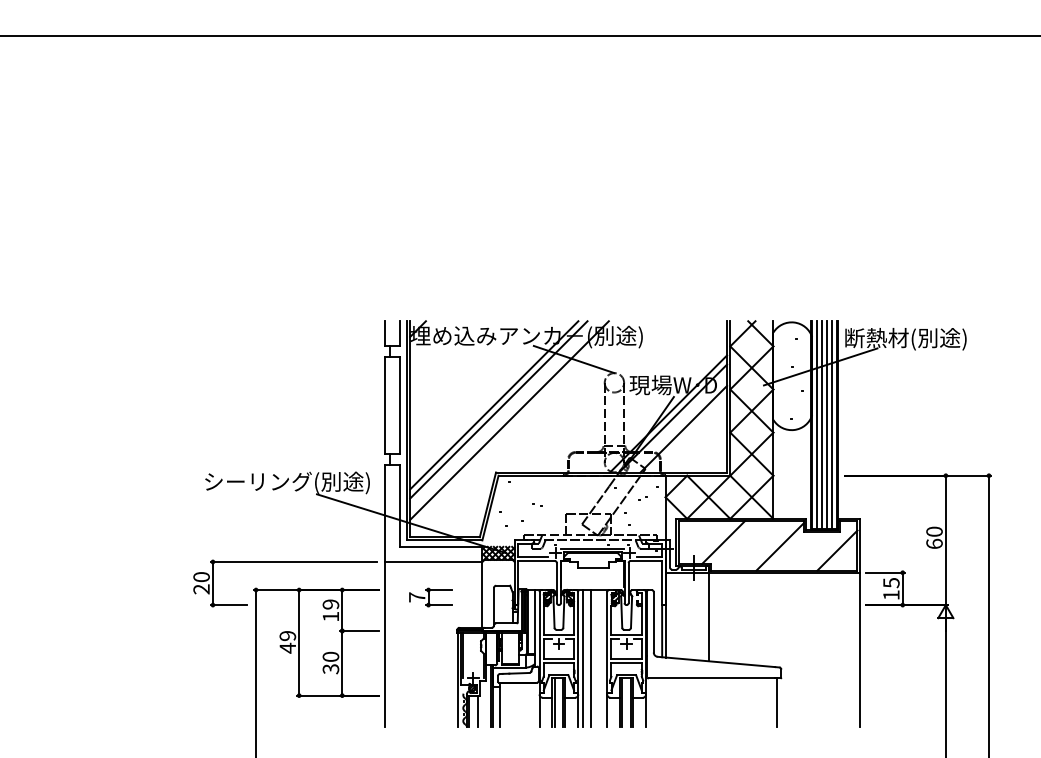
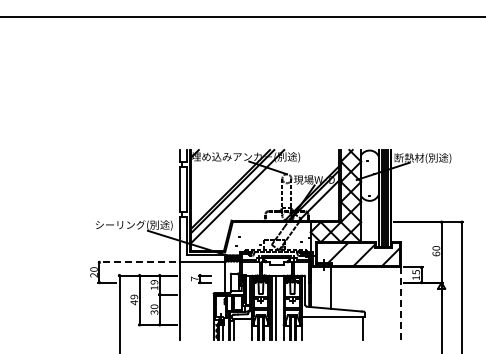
line: (294, 562) -> (137, 262), solid -> dashed
line: (859, 652) -> (401, 304), solid -> dashed

